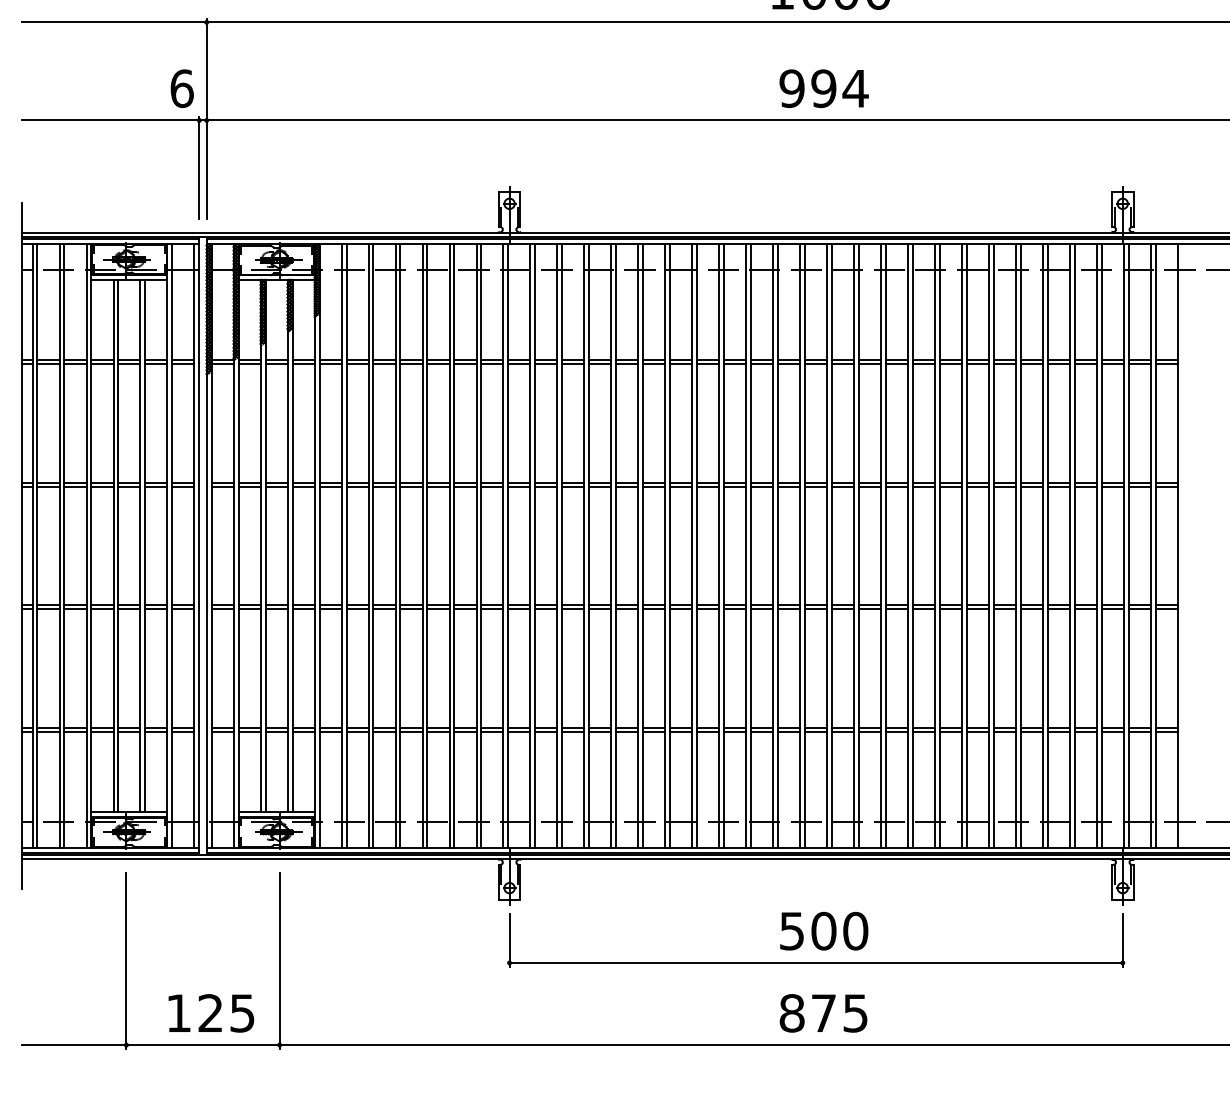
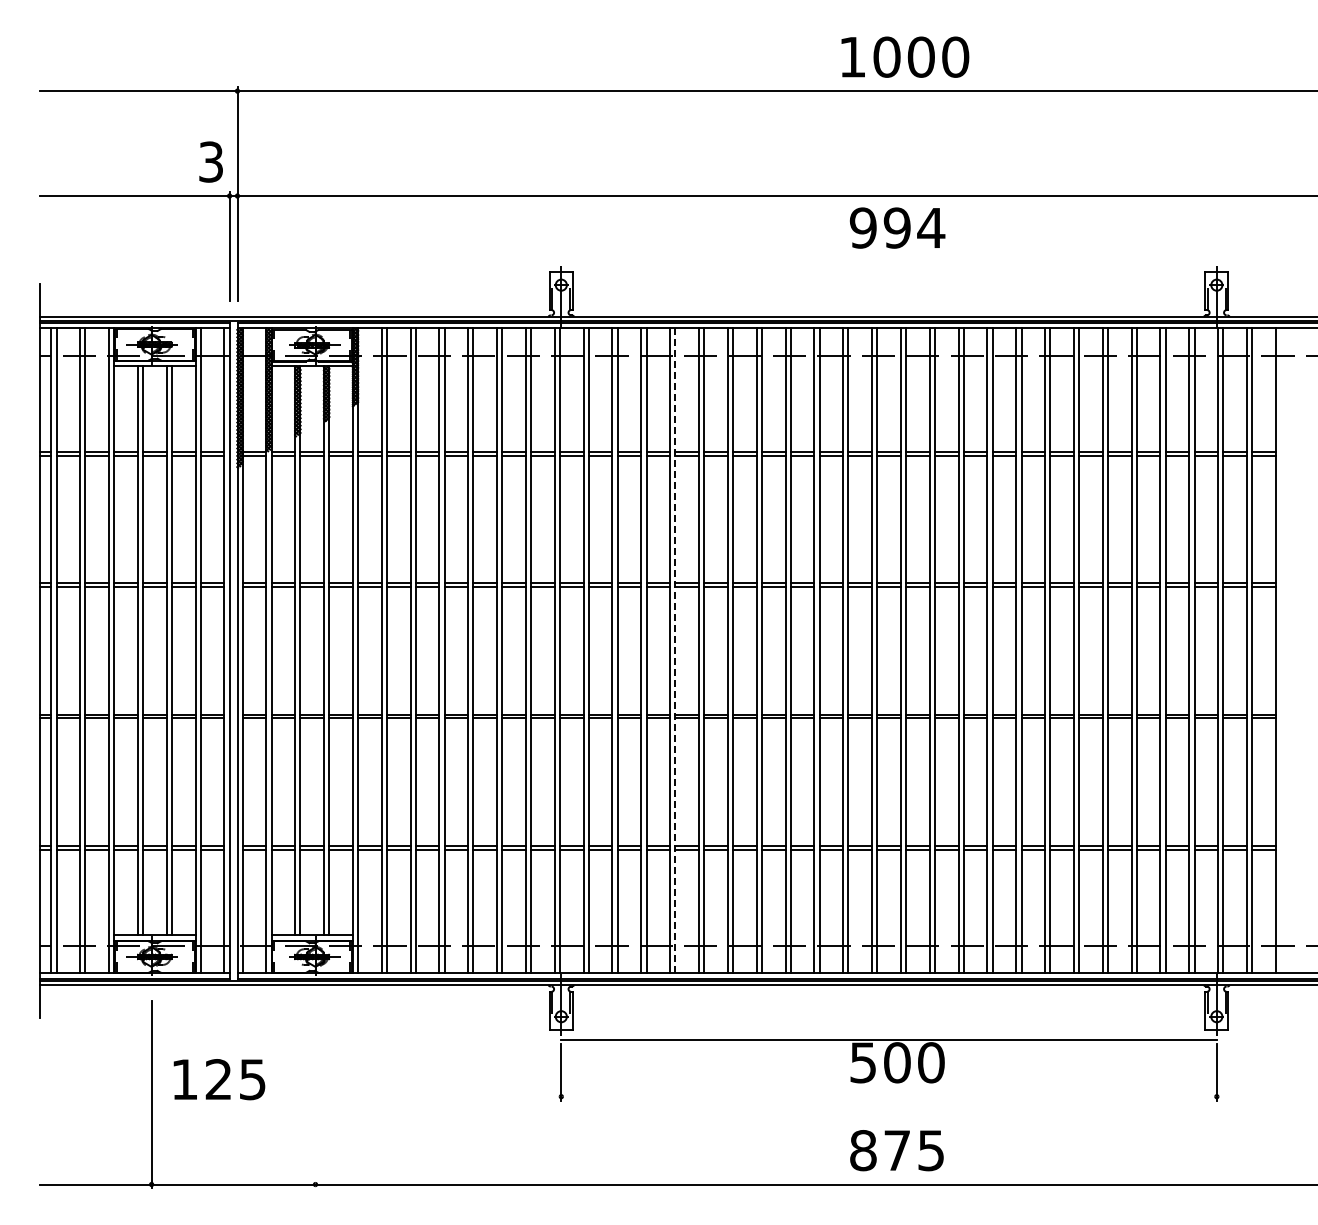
text: (182, 88) -> (211, 161), 6 -> 3
text: (824, 88) -> (897, 227), moved
line: (616, 545) -> (675, 650), solid -> dashed
line: (279, 960) -> (315, 1094), removed
line: (815, 962) -> (888, 1039), moved
text: (211, 1013) -> (219, 1079), moved

